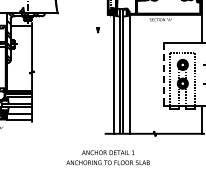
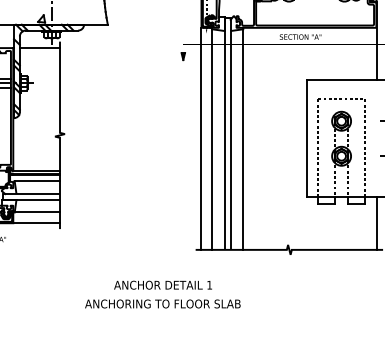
line: (107, 73) -> (200, 137), added
line: (164, 74) -> (307, 139), dashed -> solid
text: (107, 157) -> (161, 294), moved

